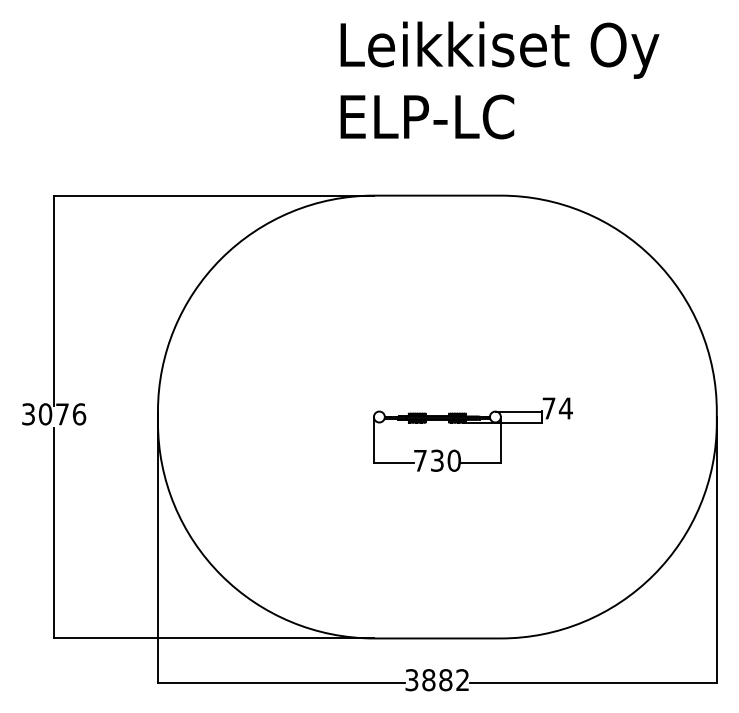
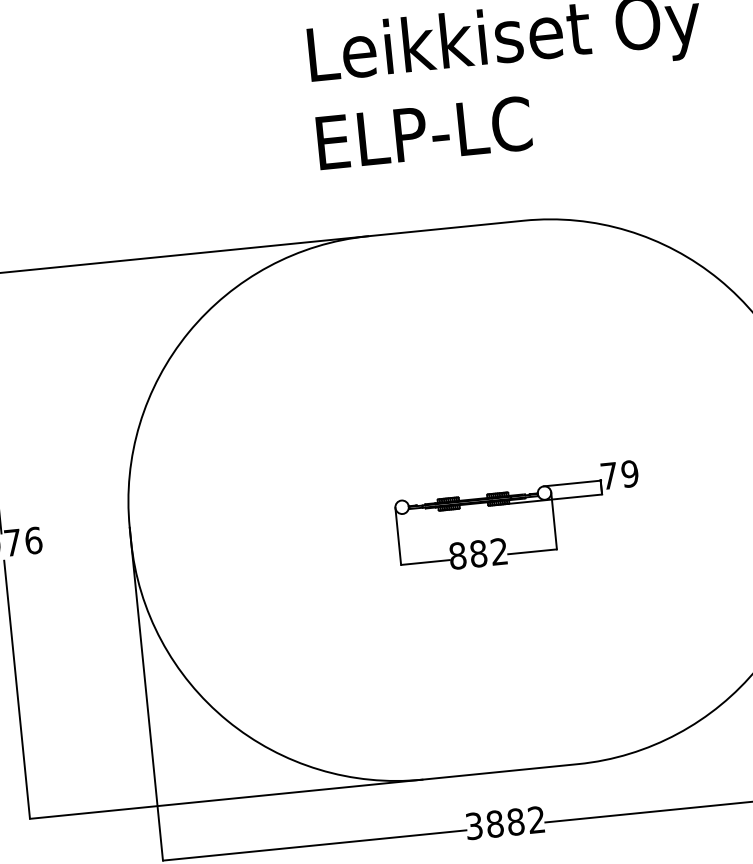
text: (565, 408) -> (629, 473), 74 -> 79
text: (436, 460) -> (477, 553), 730 -> 882

